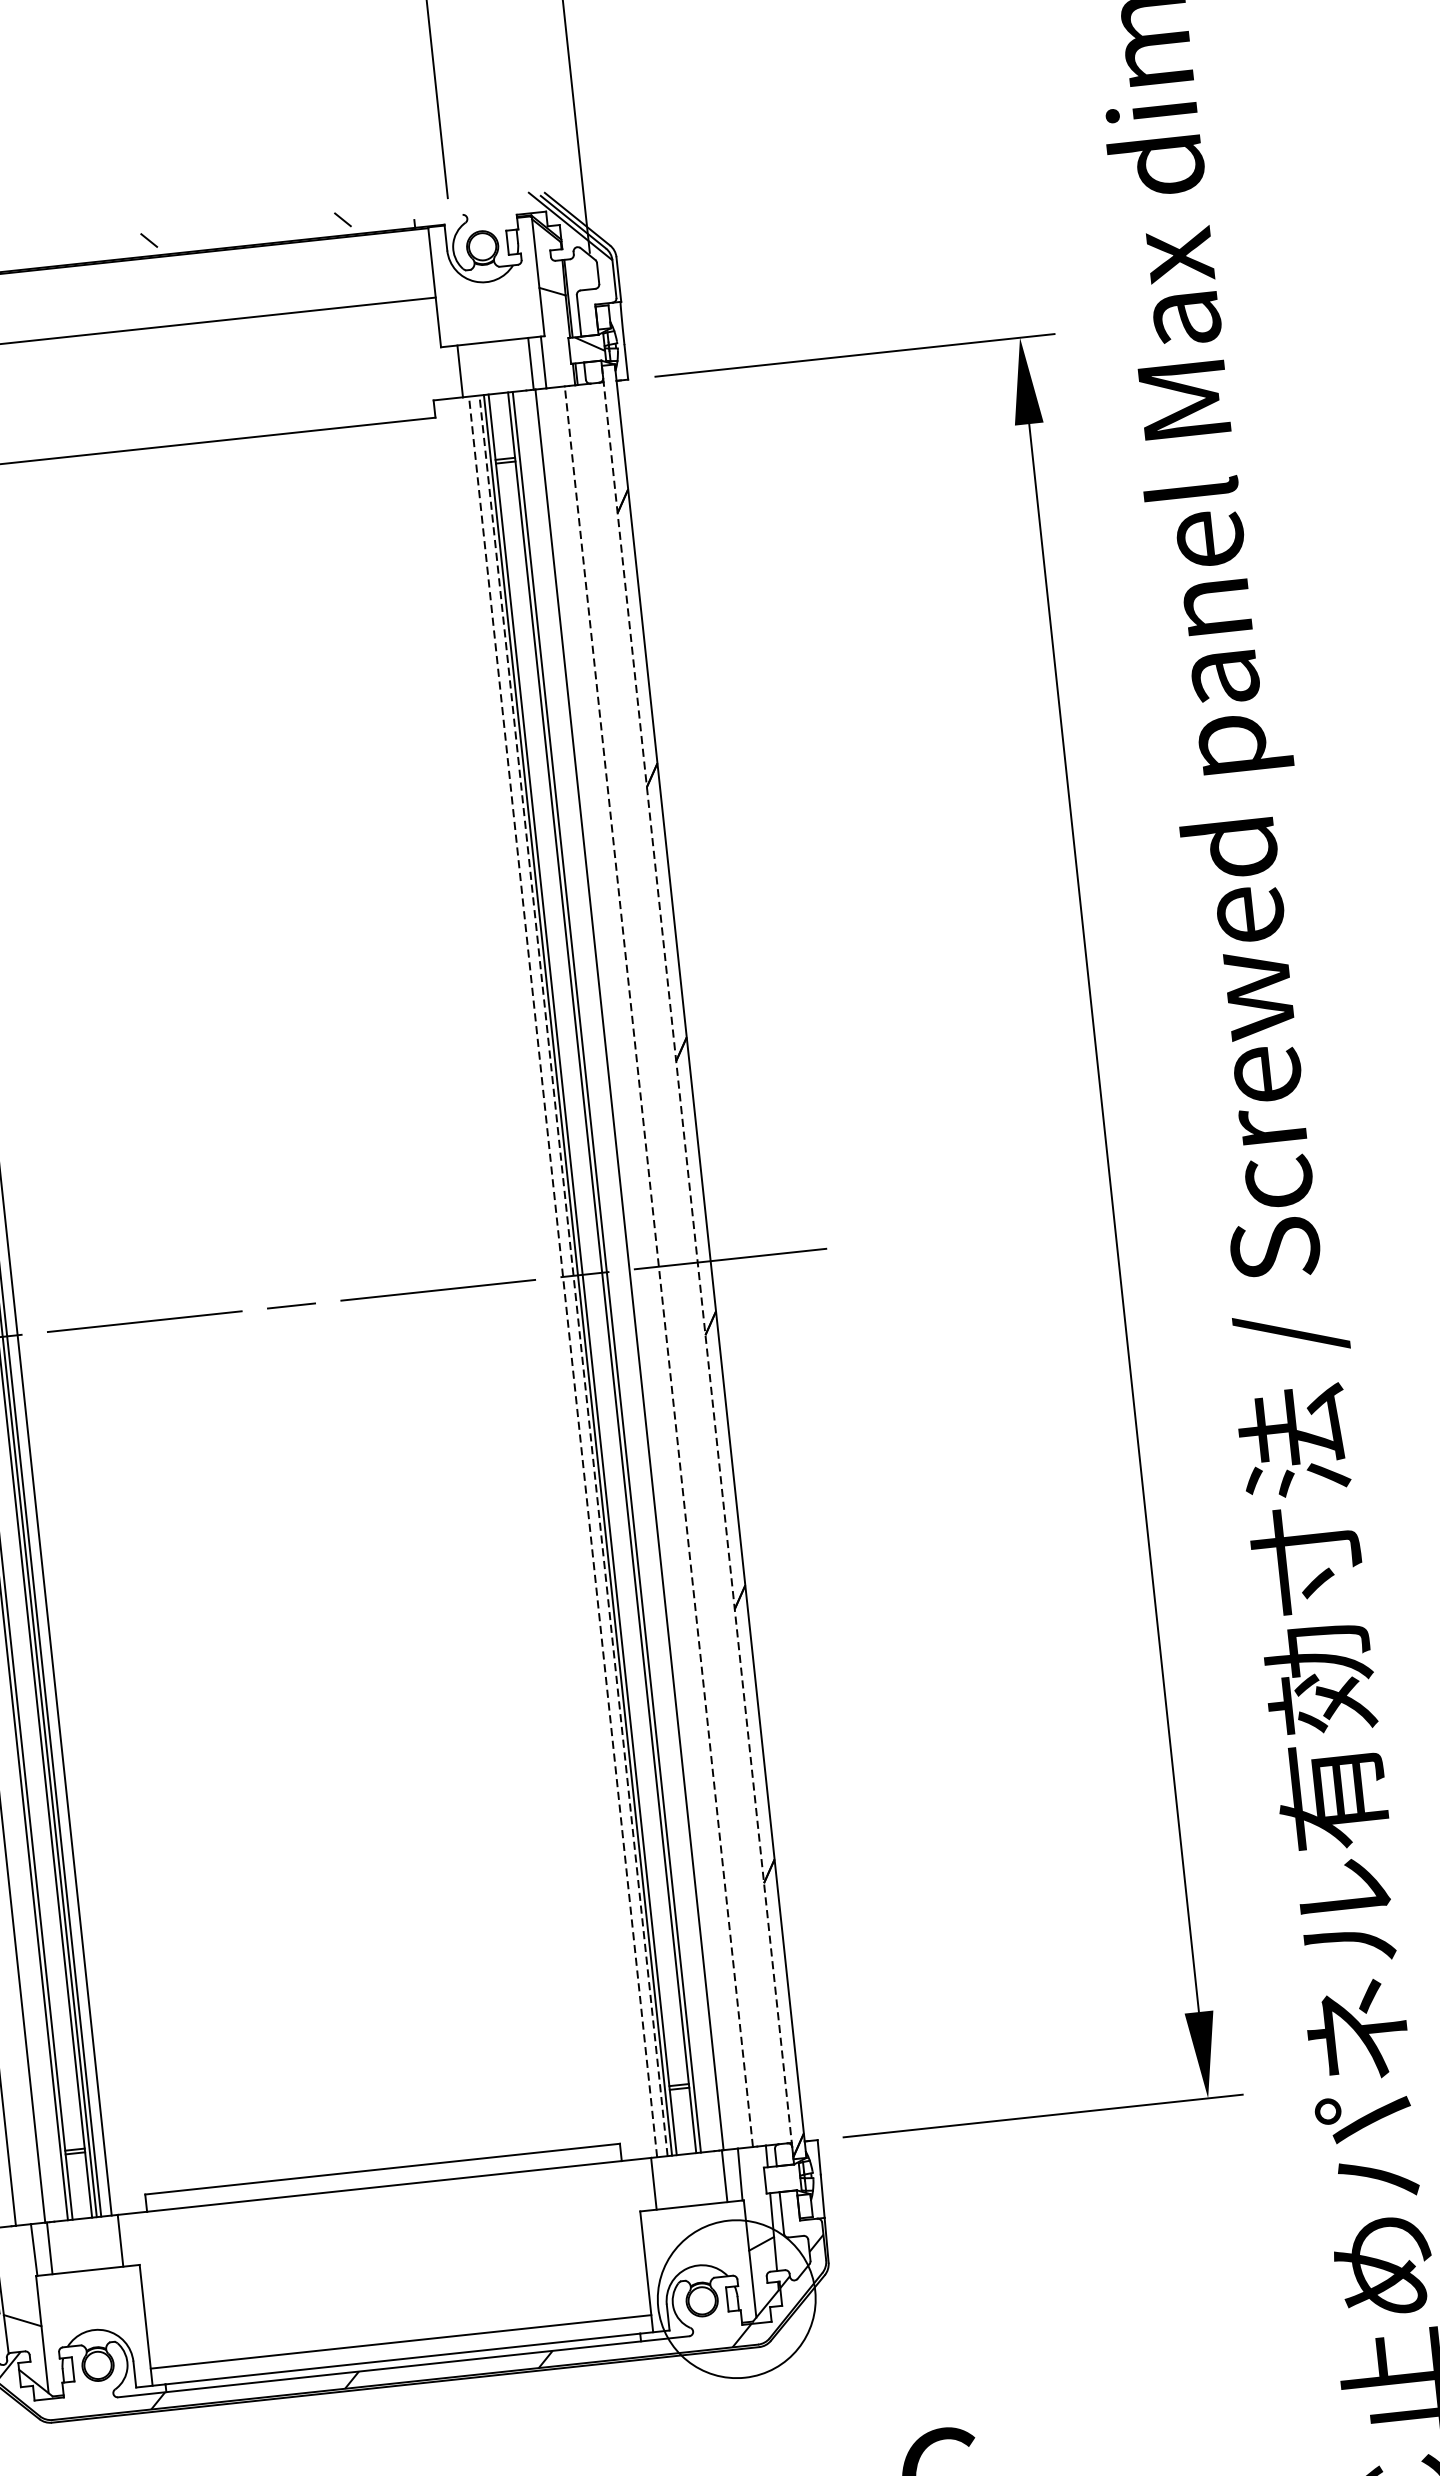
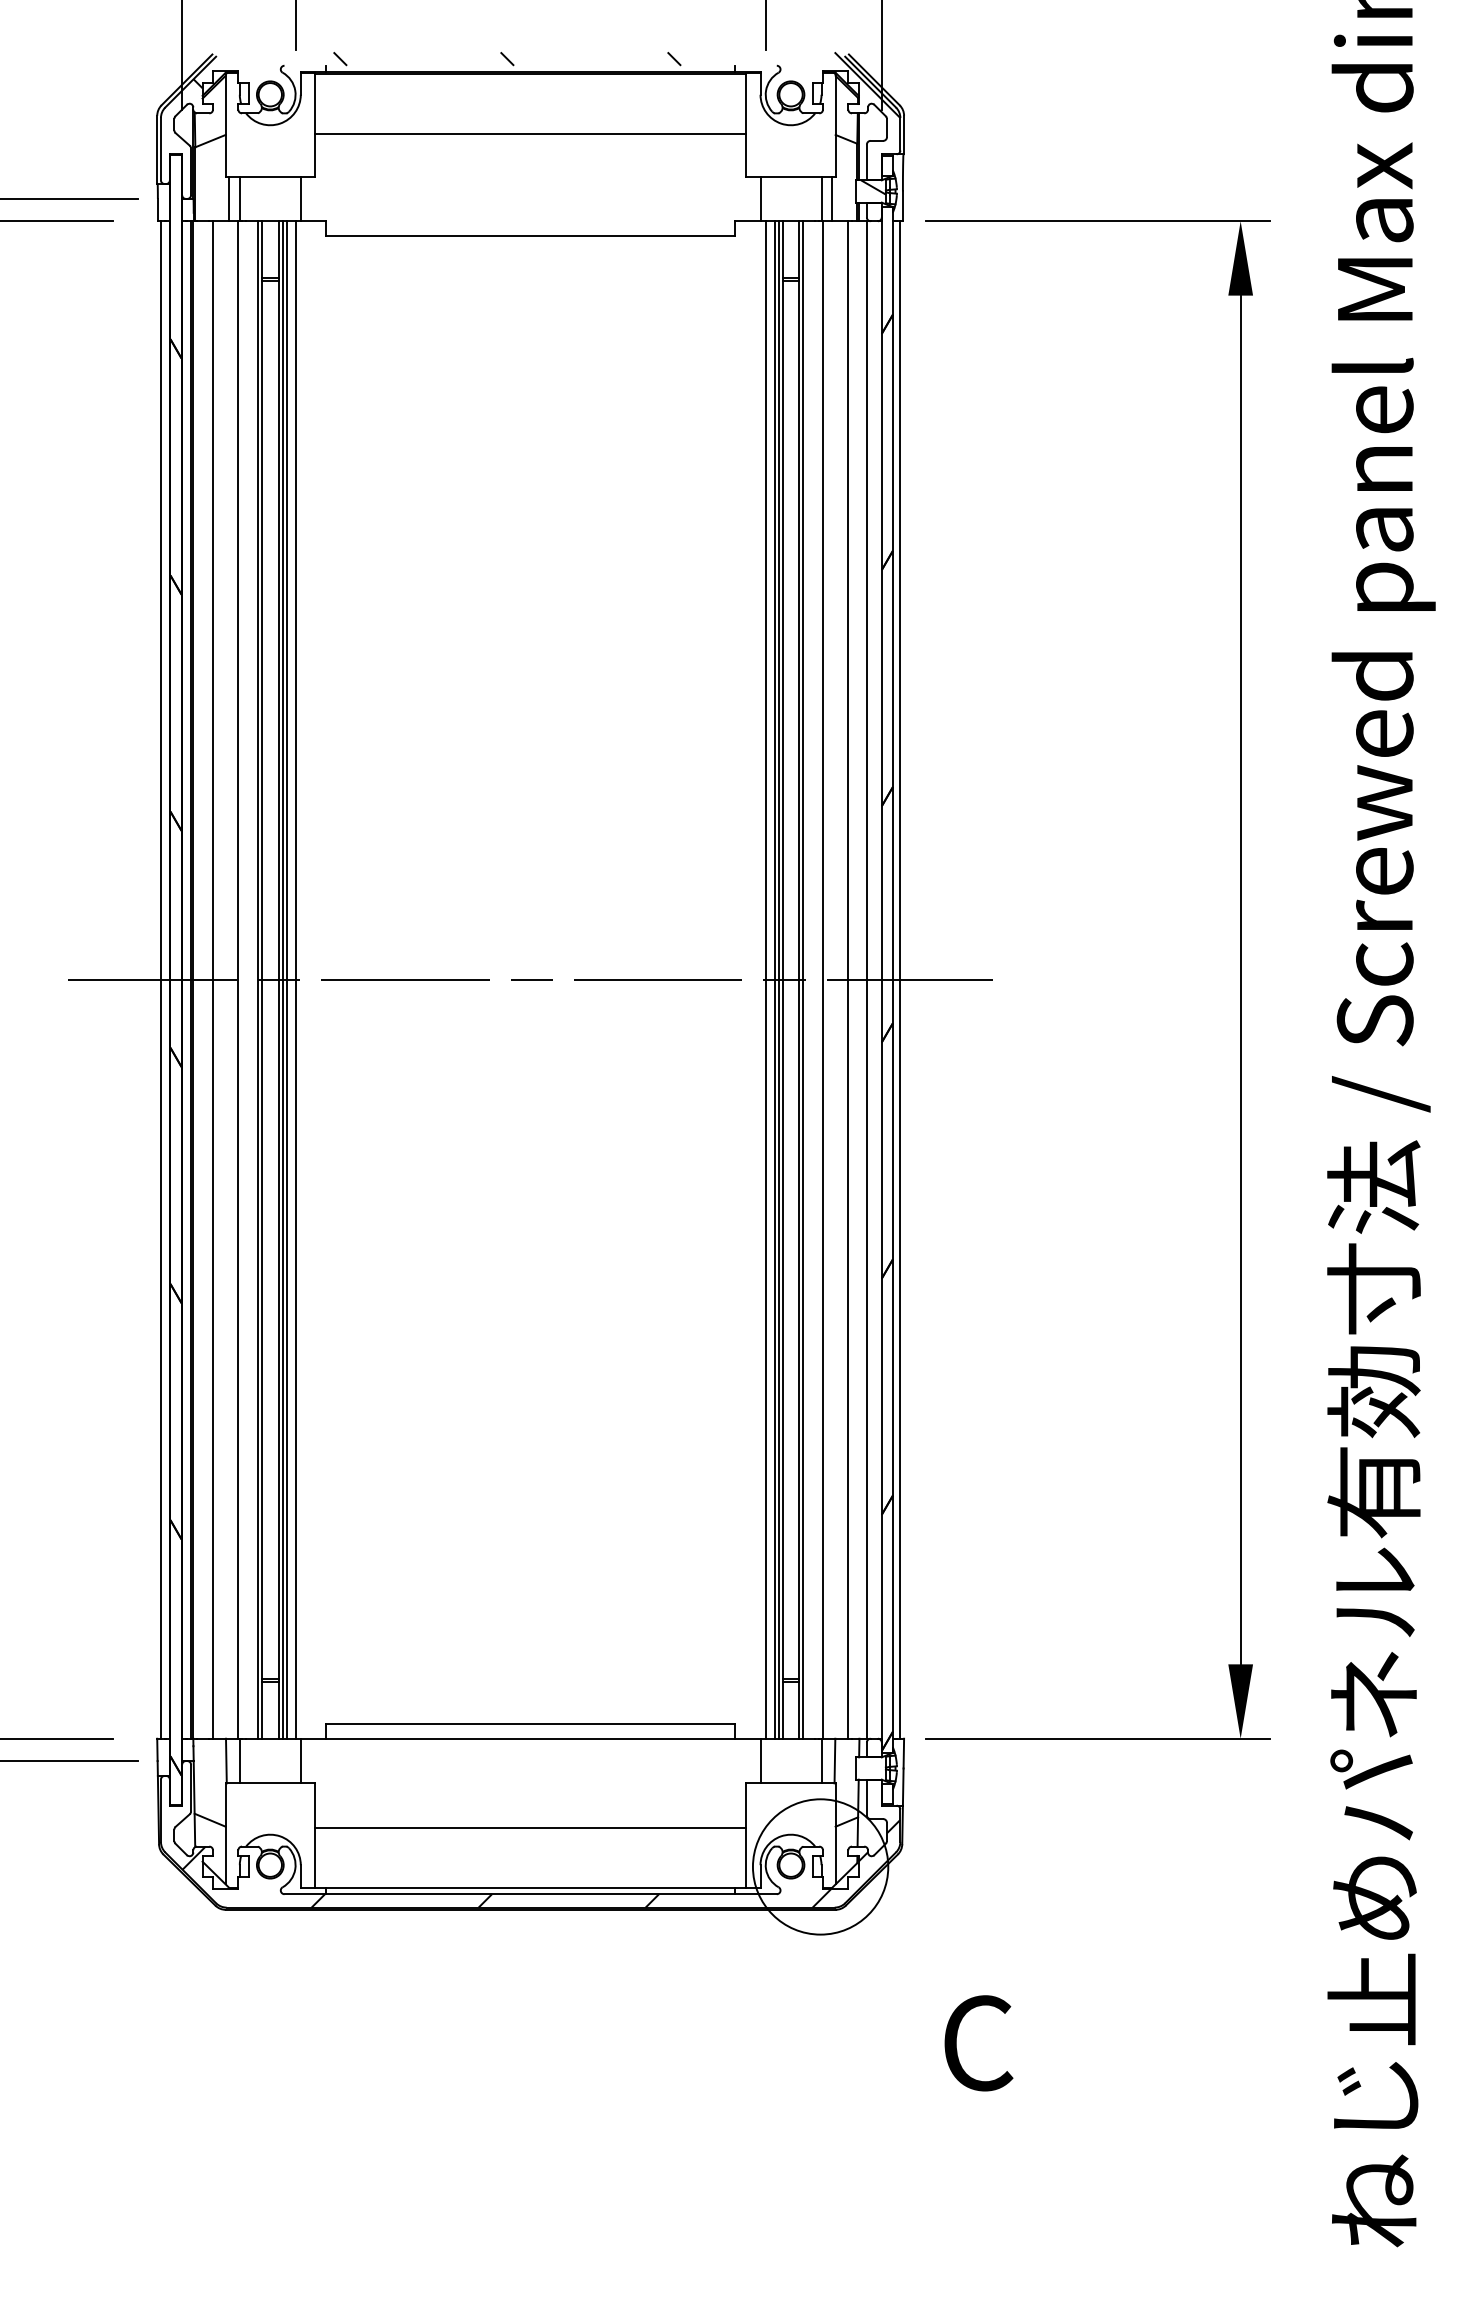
line: (719, 1259) -> (900, 979), added
line: (697, 1262) -> (881, 979), dashed -> solid
line: (679, 1263) -> (866, 979), added
line: (659, 1266) -> (848, 979), dashed -> solid
line: (573, 1275) -> (774, 979), dashed -> solid
line: (562, 1276) -> (765, 979), dashed -> solid
line: (400, 2341) -> (530, 1827), moved

